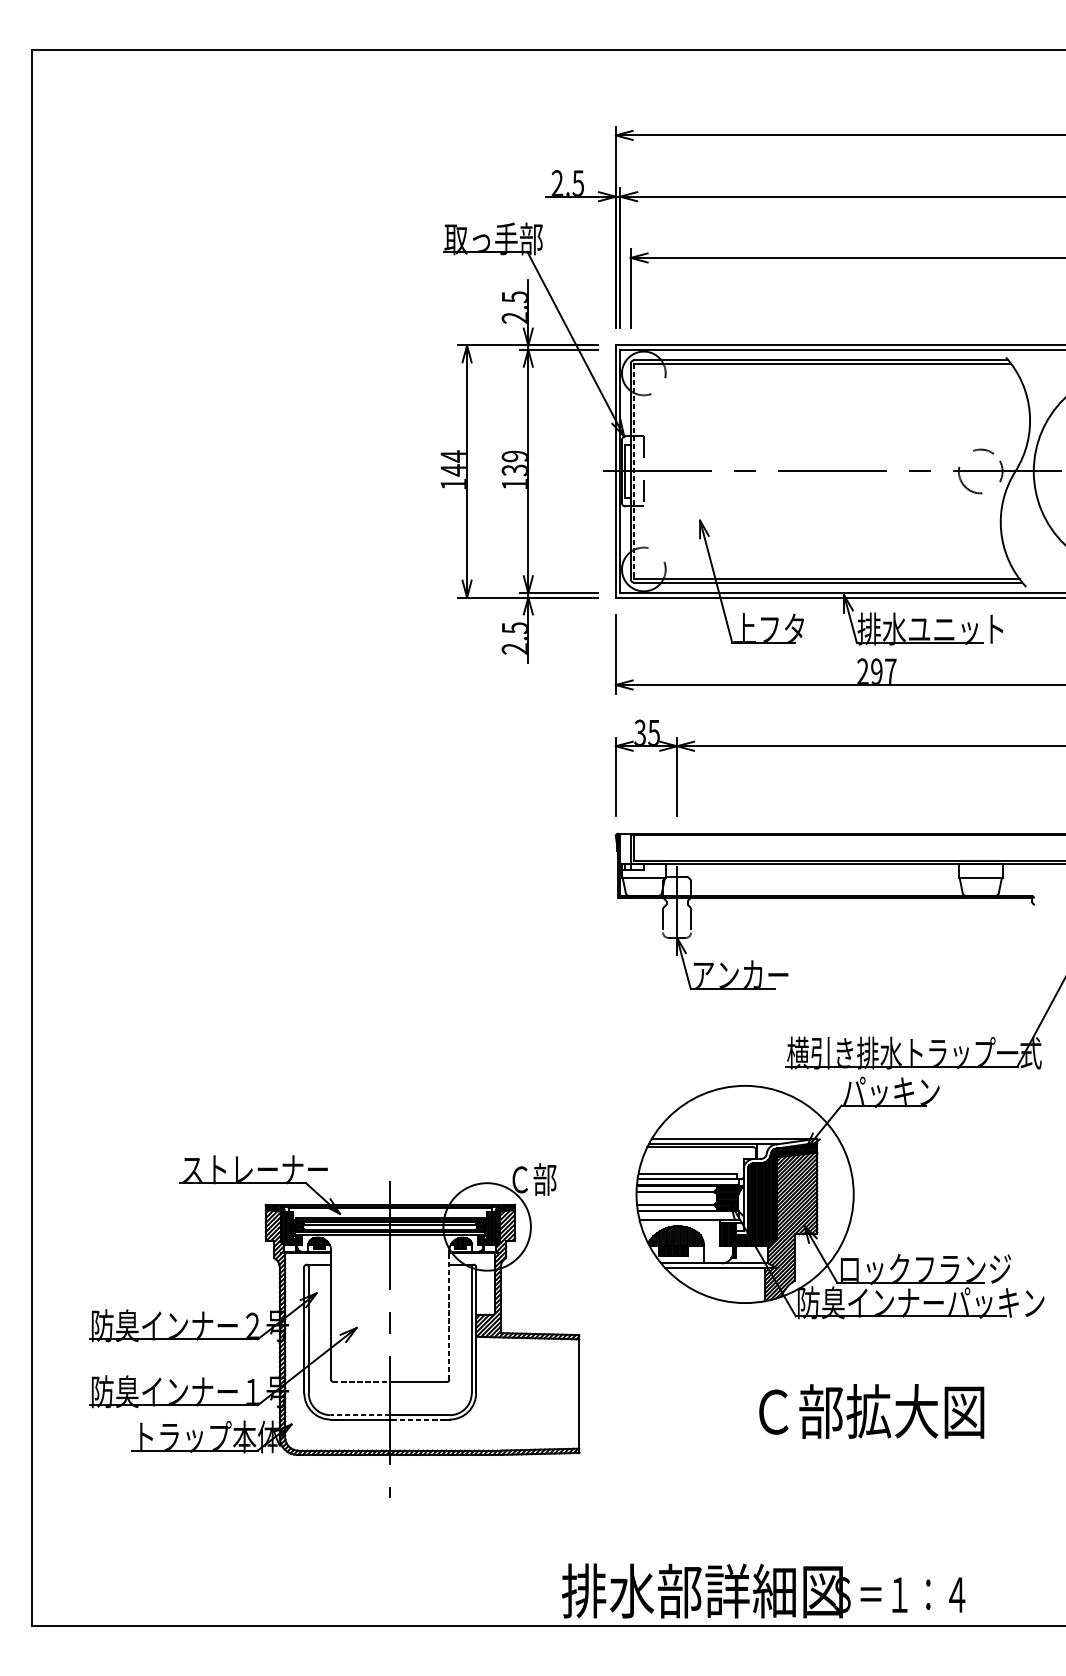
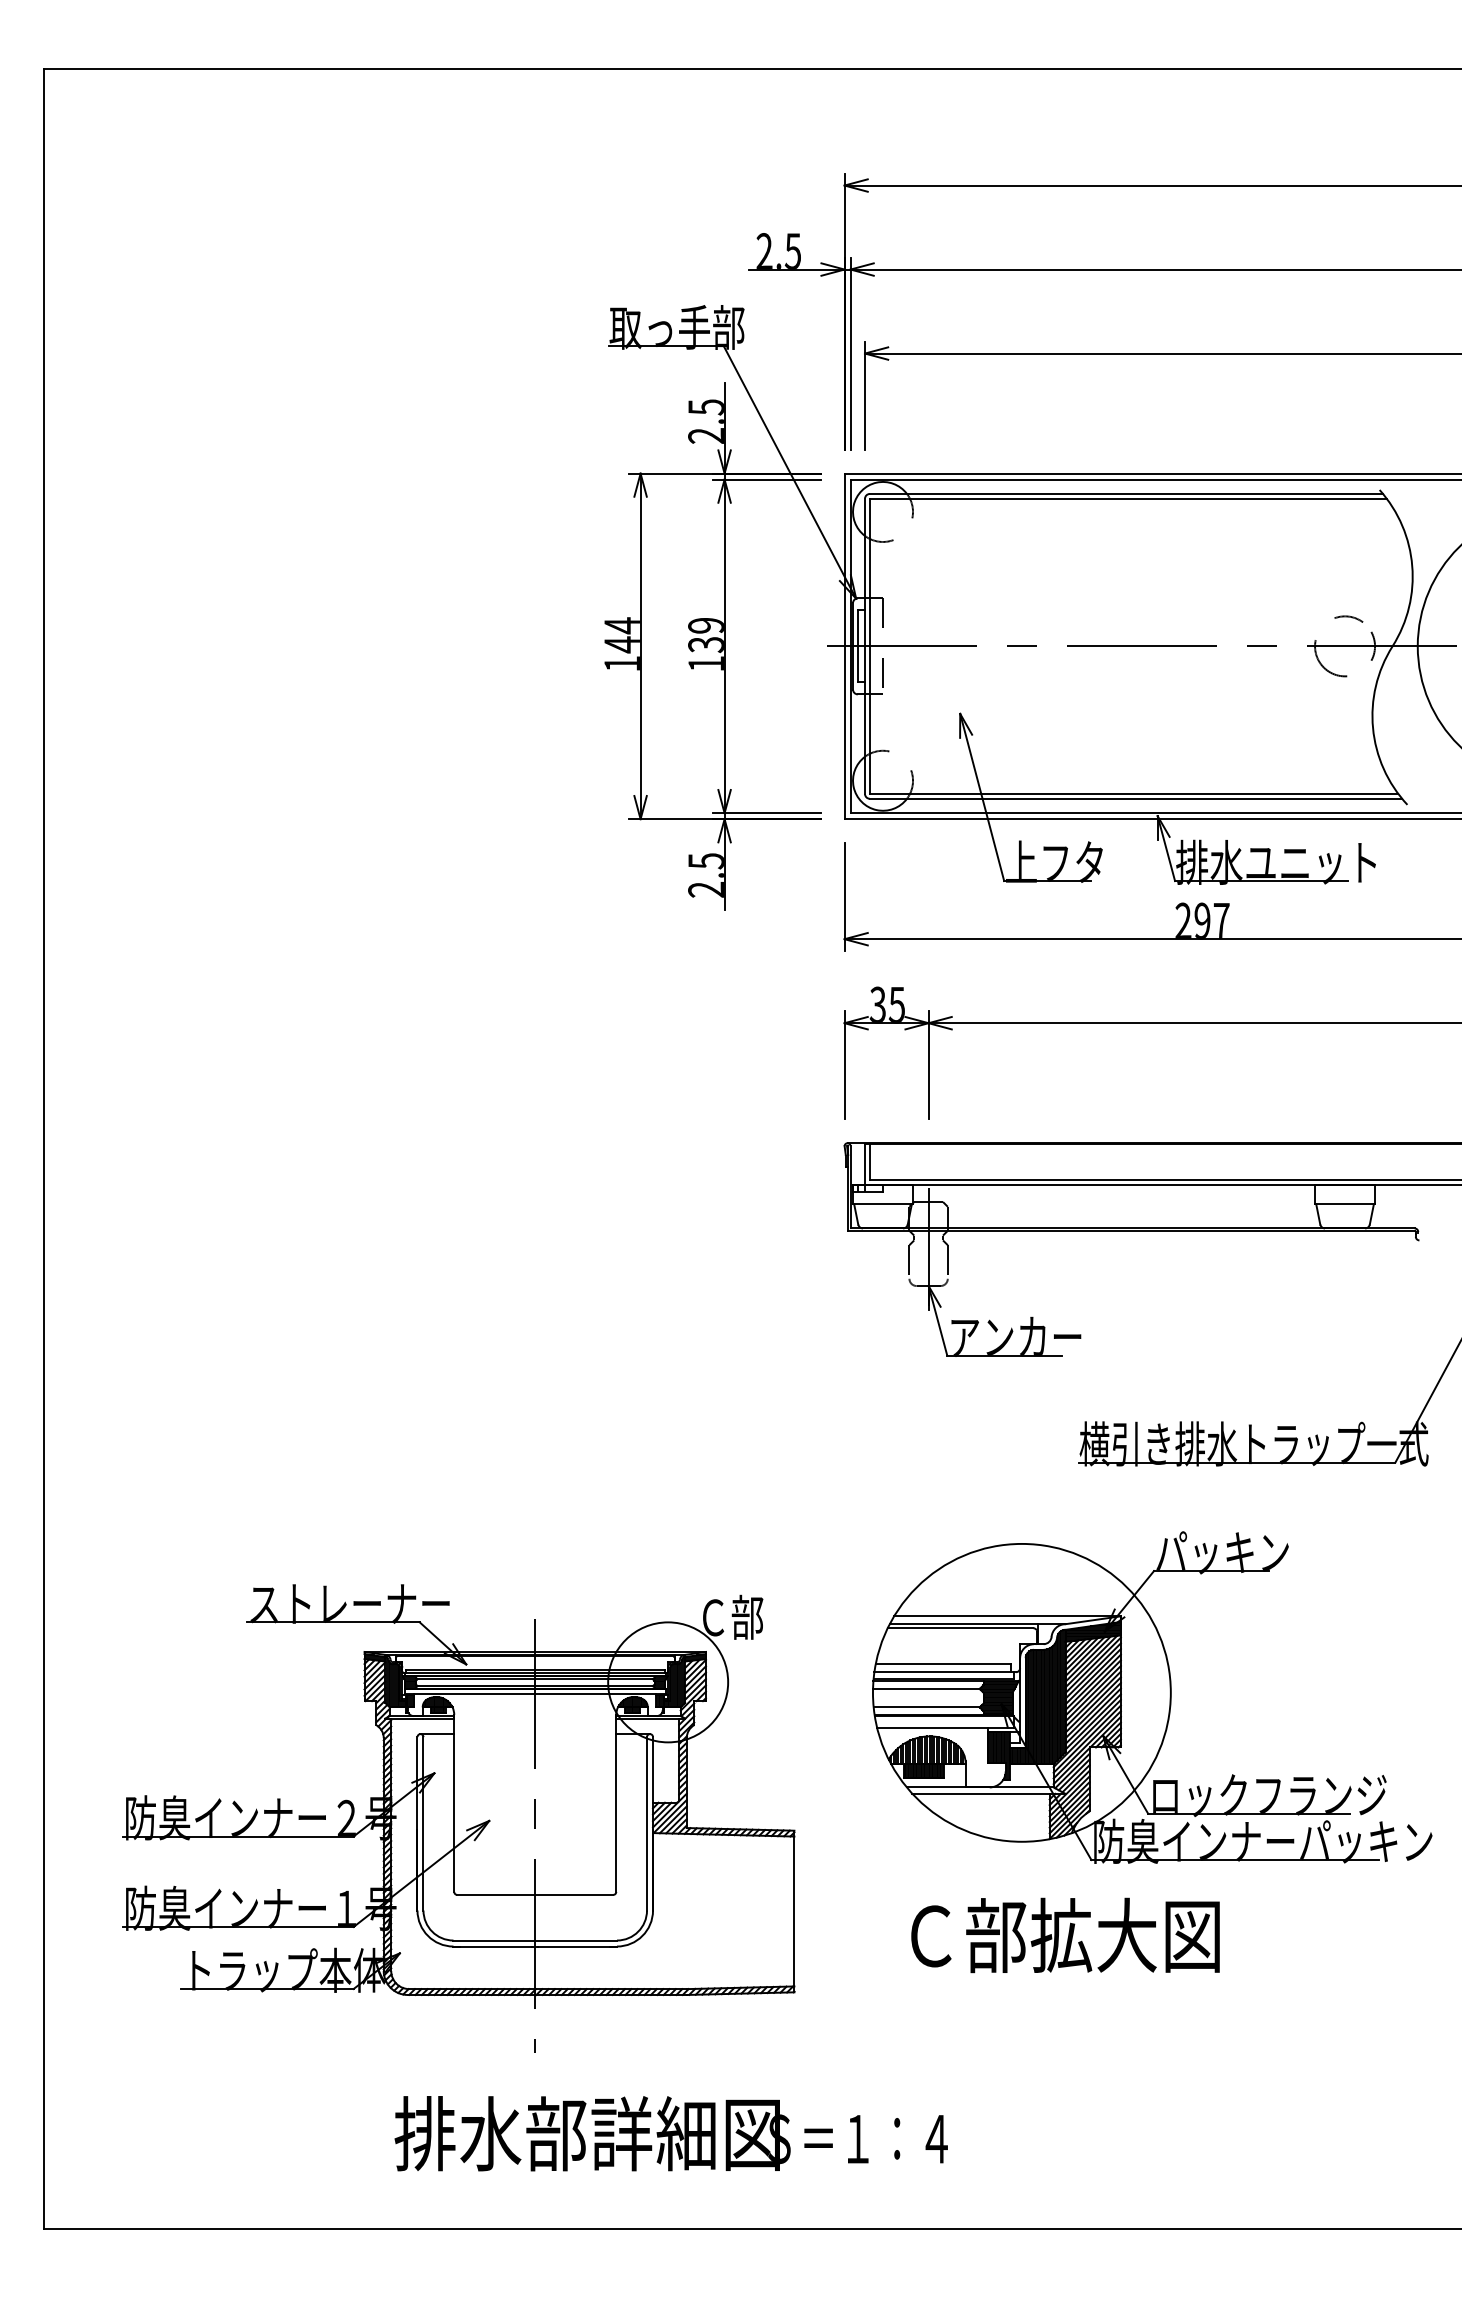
line: (633, 471) -> (869, 646), dashed -> solid
part: (840, 1197) -> (1152, 1697), moved
line: (449, 1314) -> (616, 1802), dashed -> solid
line: (362, 1381) -> (496, 1894), dashed -> solid
text: (871, 1411) -> (1065, 1935), moved
line: (360, 1415) -> (494, 1940), dashed -> solid
line: (421, 1419) -> (578, 1946), dashed -> solid
text: (763, 1590) -> (670, 2133), moved

